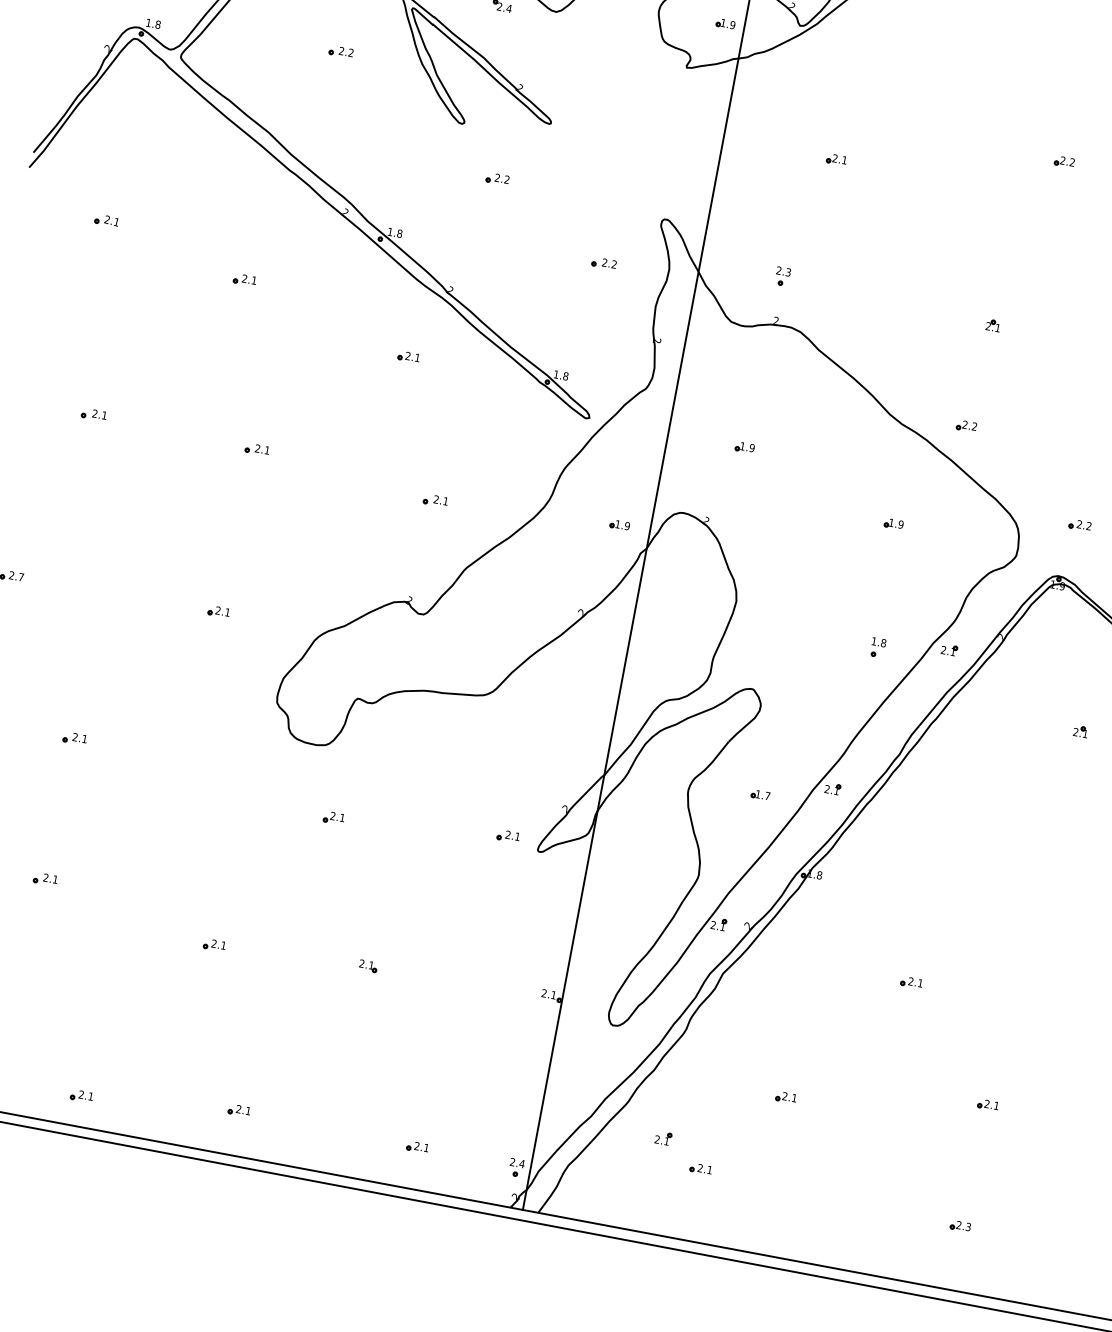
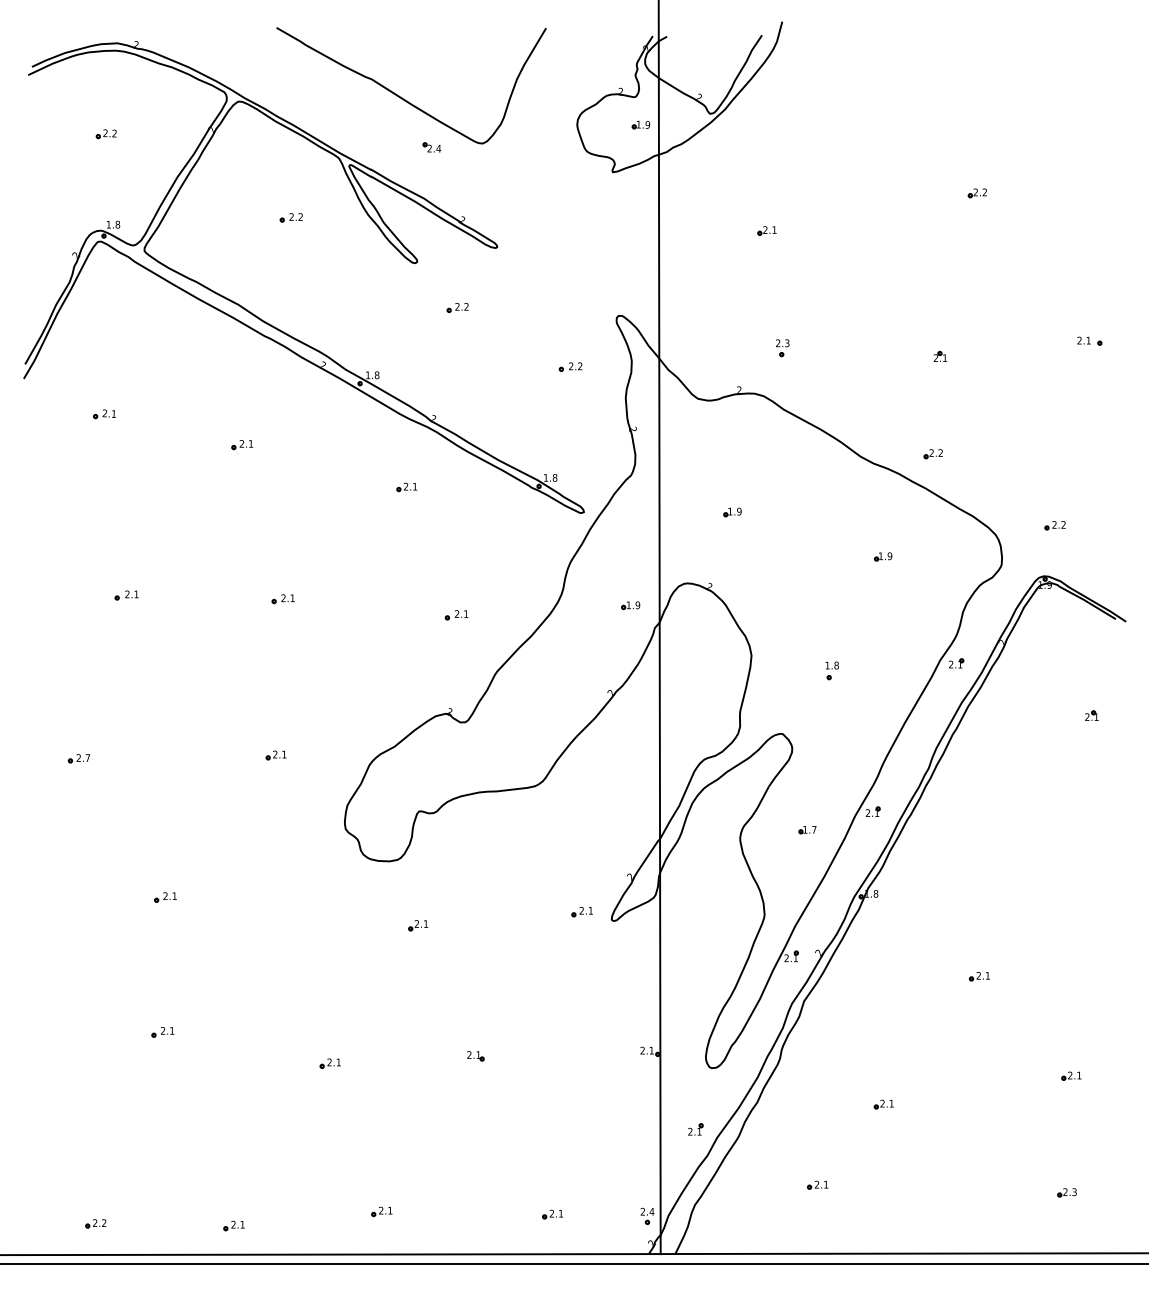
part: (782, 276) -> (782, 348), moved
part: (877, 647) -> (831, 670), moved
part: (663, 1138) -> (695, 1129), moved

